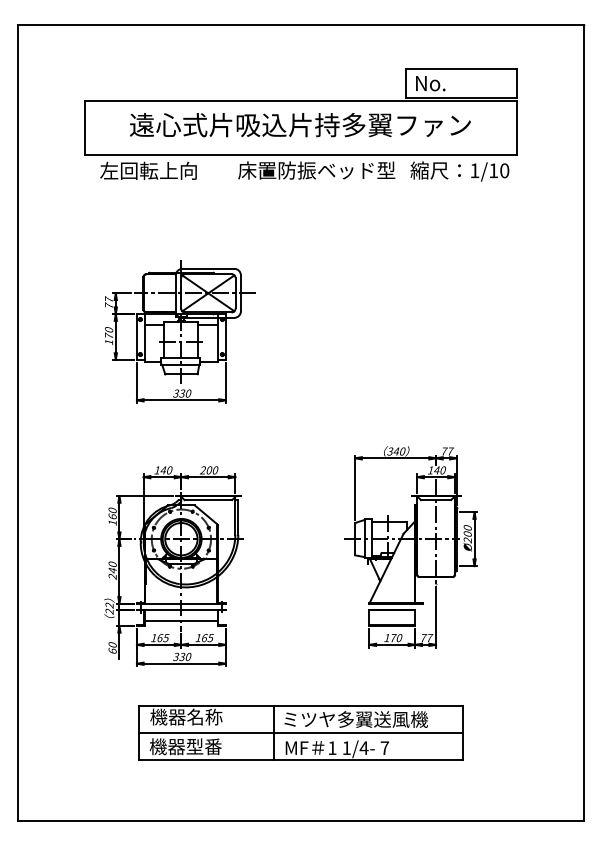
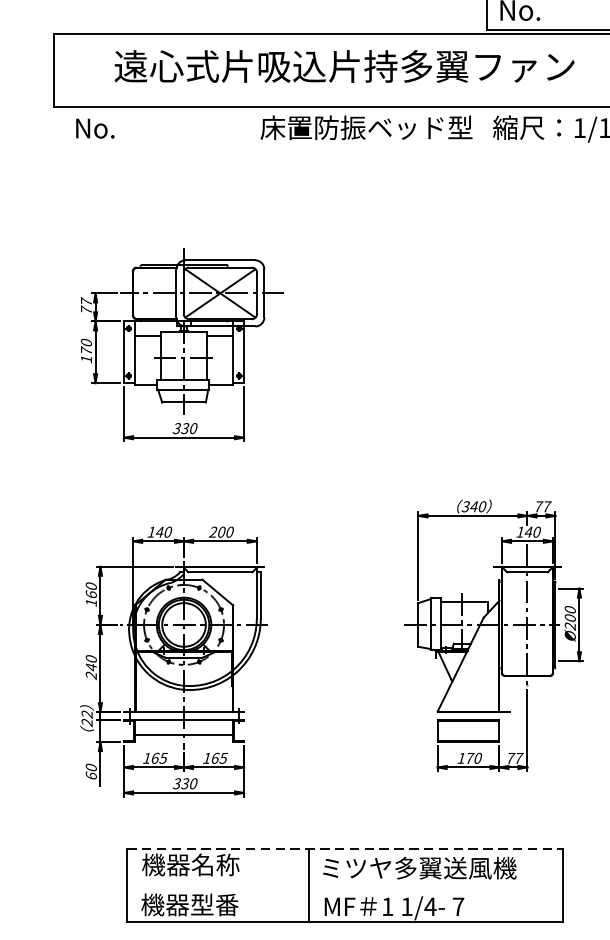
text: (148, 170) -> (139, 127), 左回転上向 -> No.
line: (300, 705) -> (344, 849), solid -> dashed
line: (300, 732) -> (344, 885), removed

